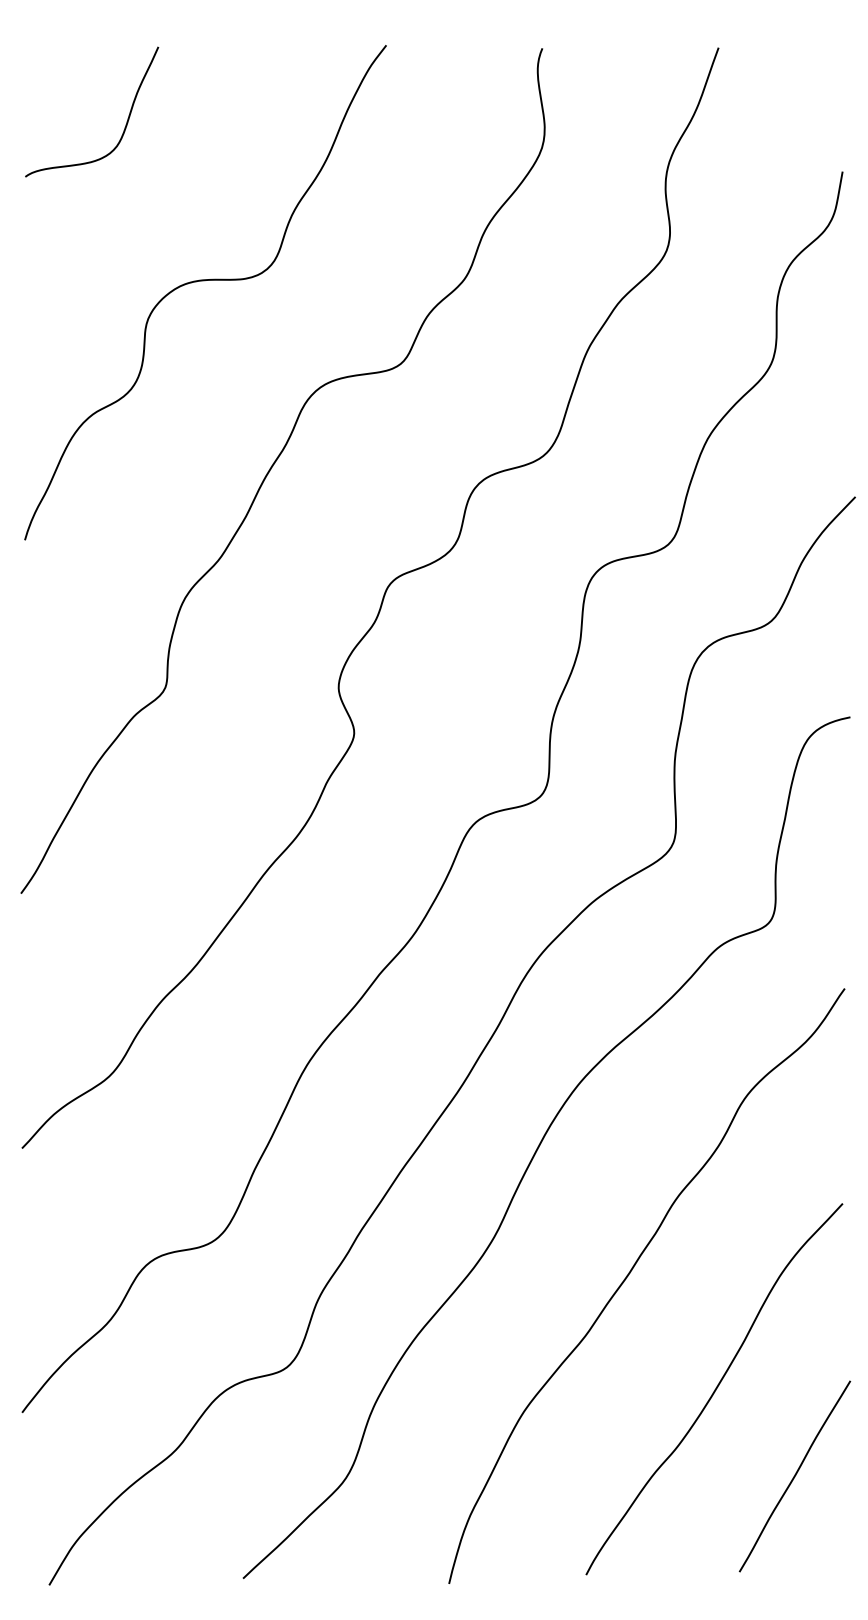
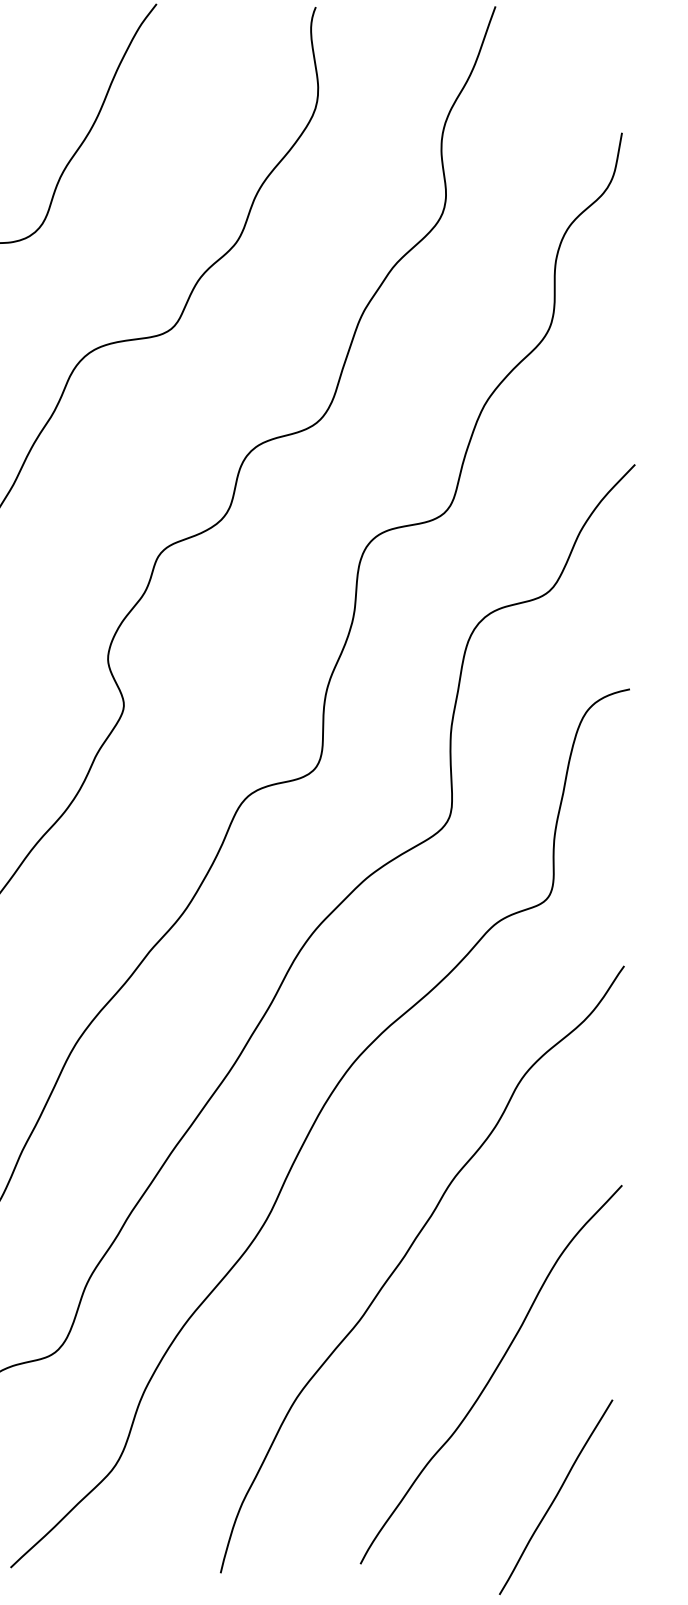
curve: (794, 1476) -> (555, 1497), moved

